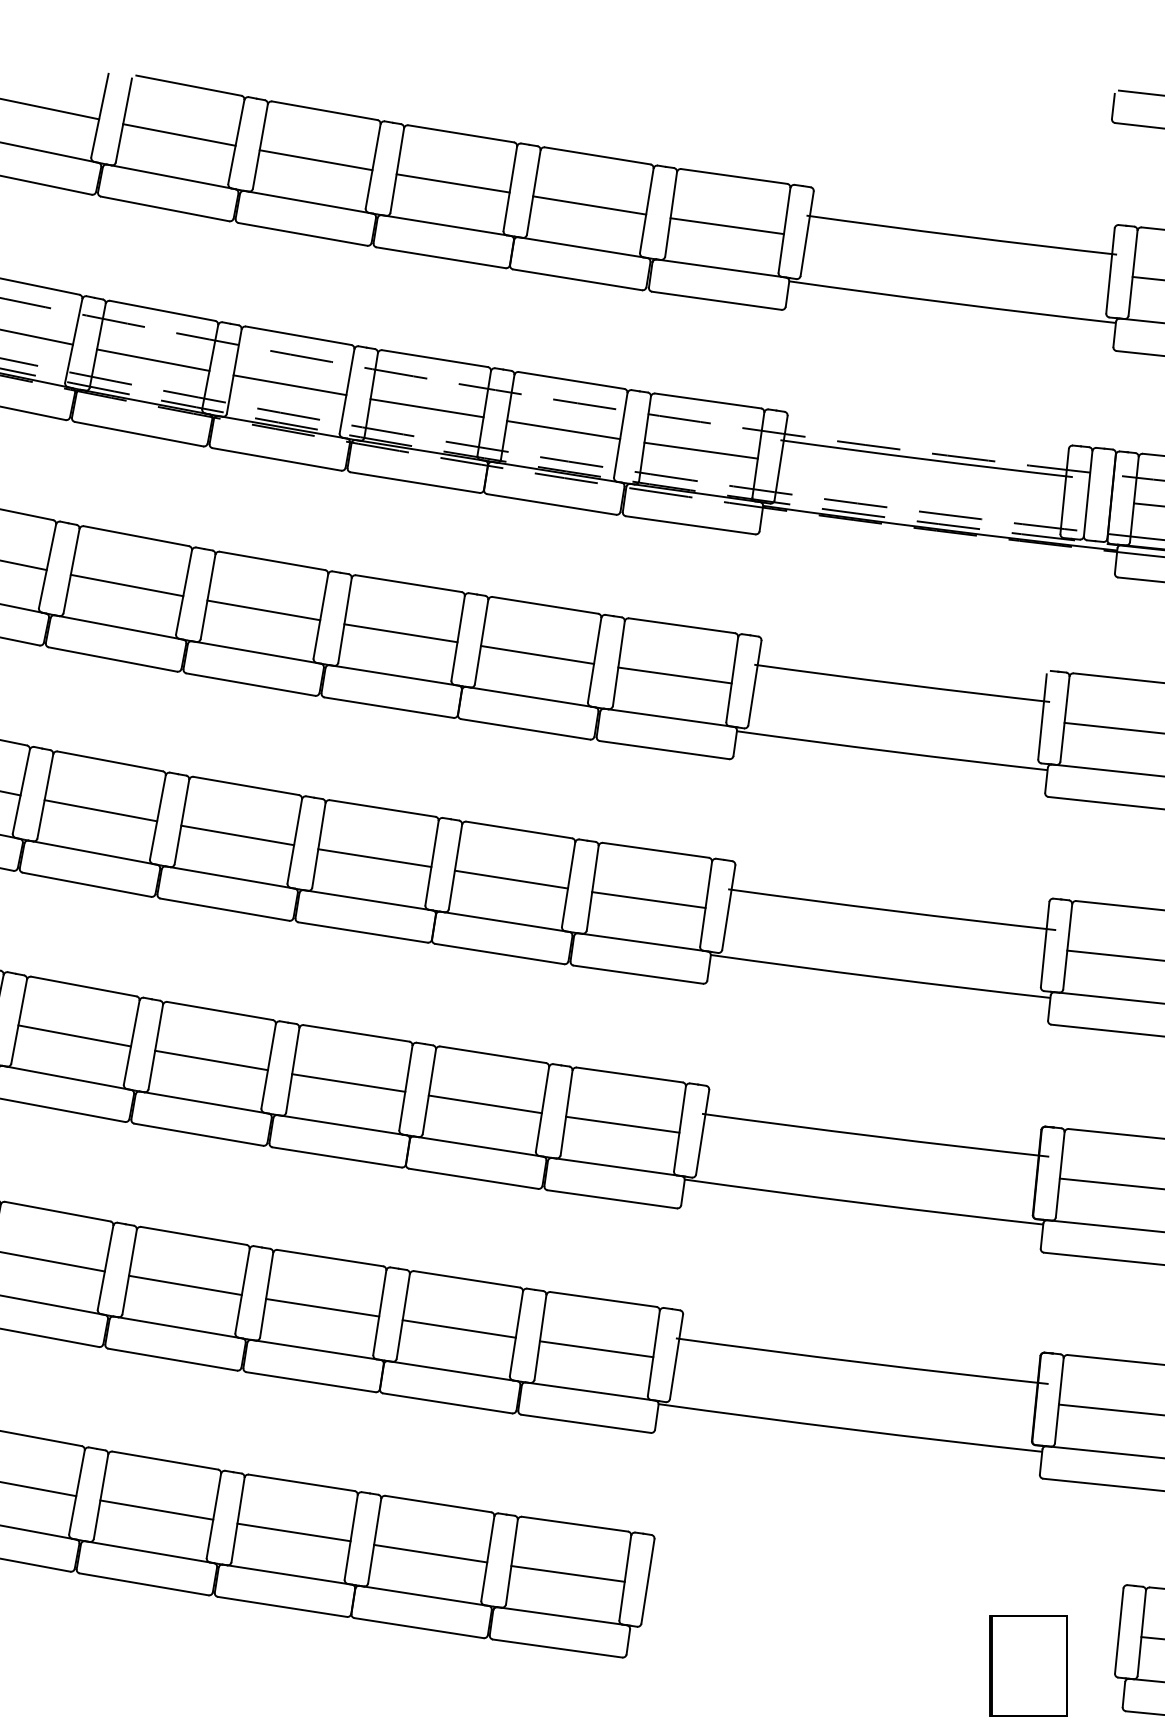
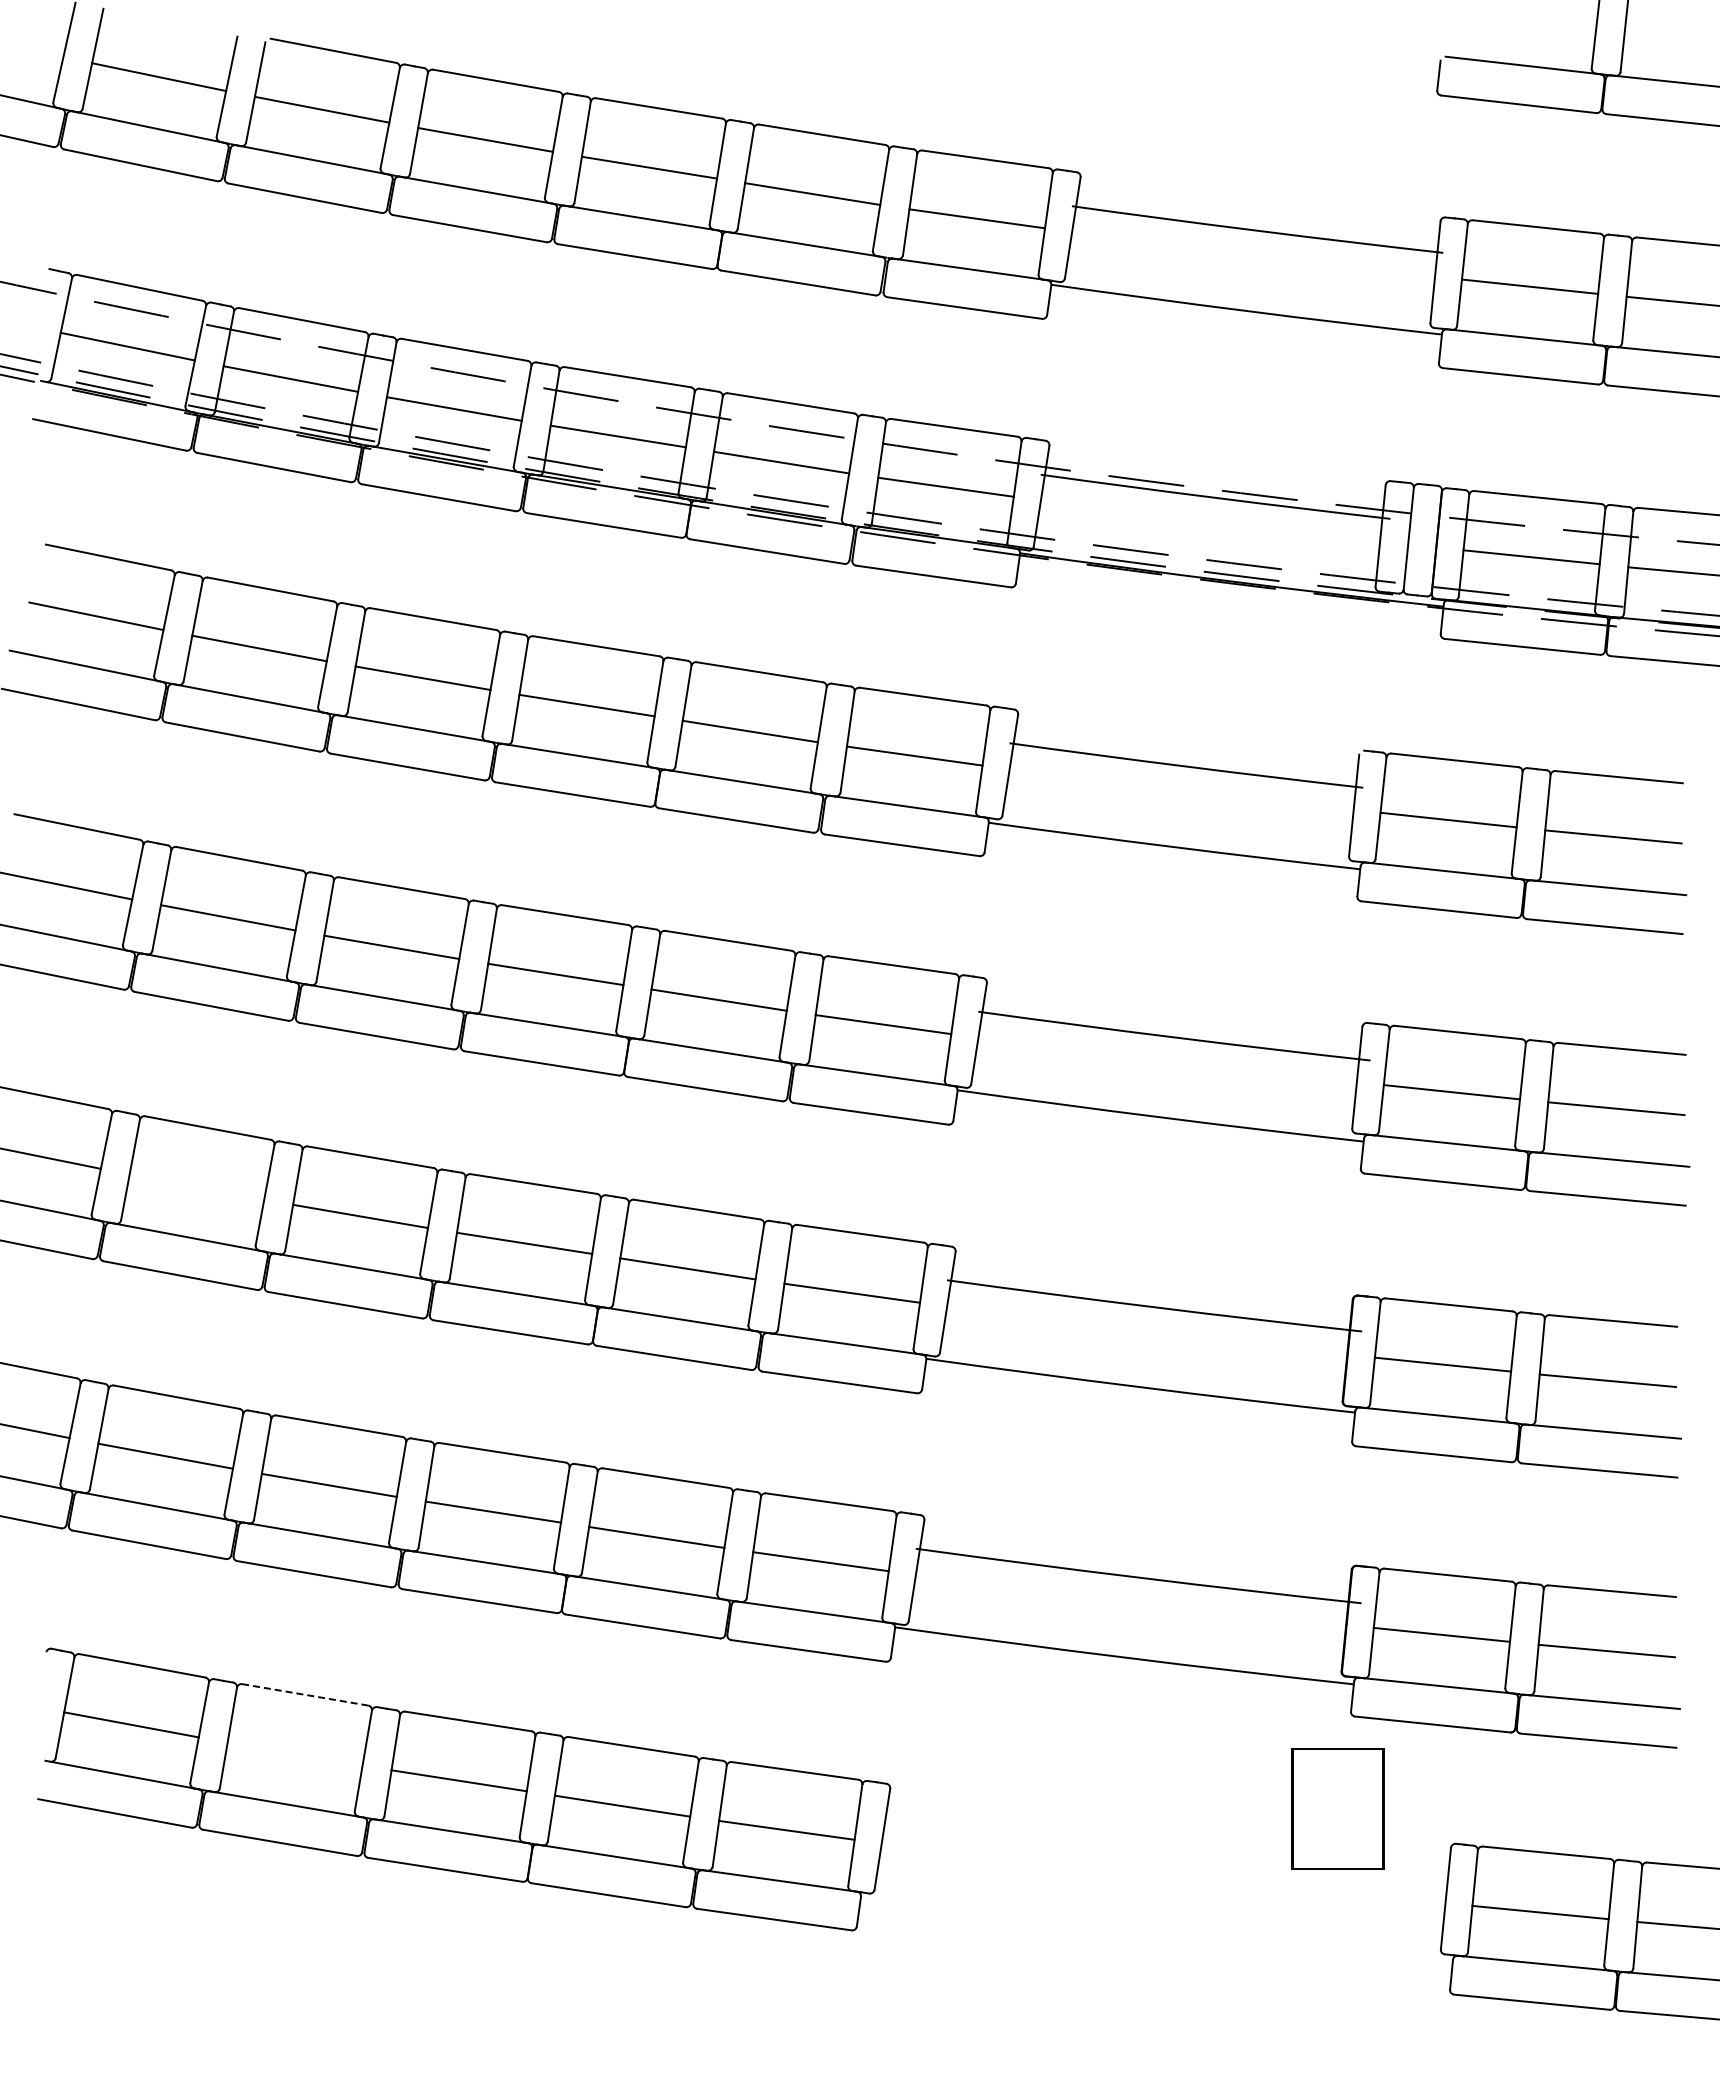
line: (74, 1035) -> (196, 1186), removed
line: (165, 1460) -> (305, 1694), solid -> dashed
line: (156, 1509) -> (294, 1753), removed
part: (1028, 1665) -> (1337, 1808), moved

